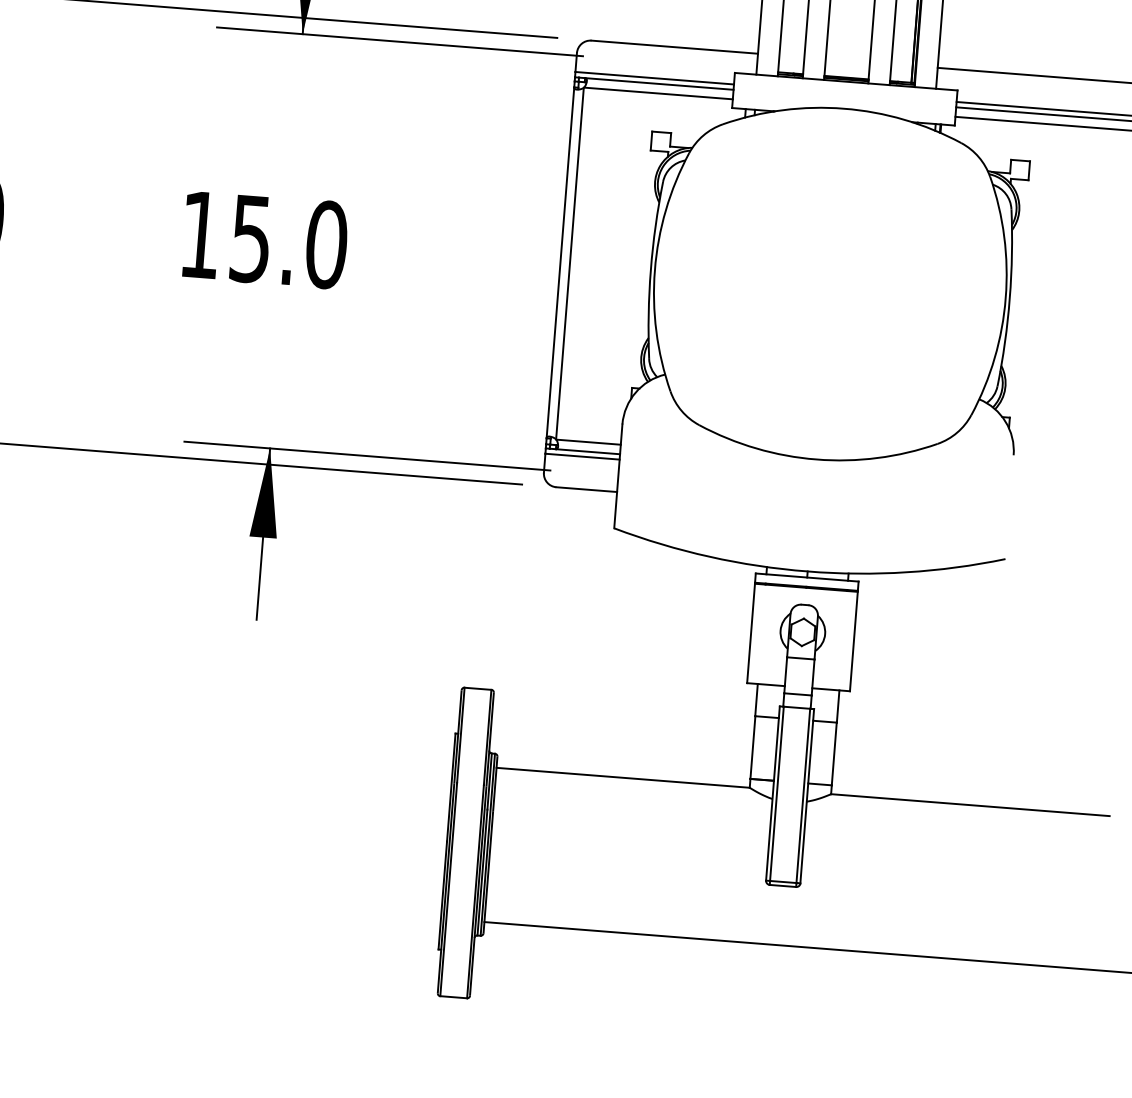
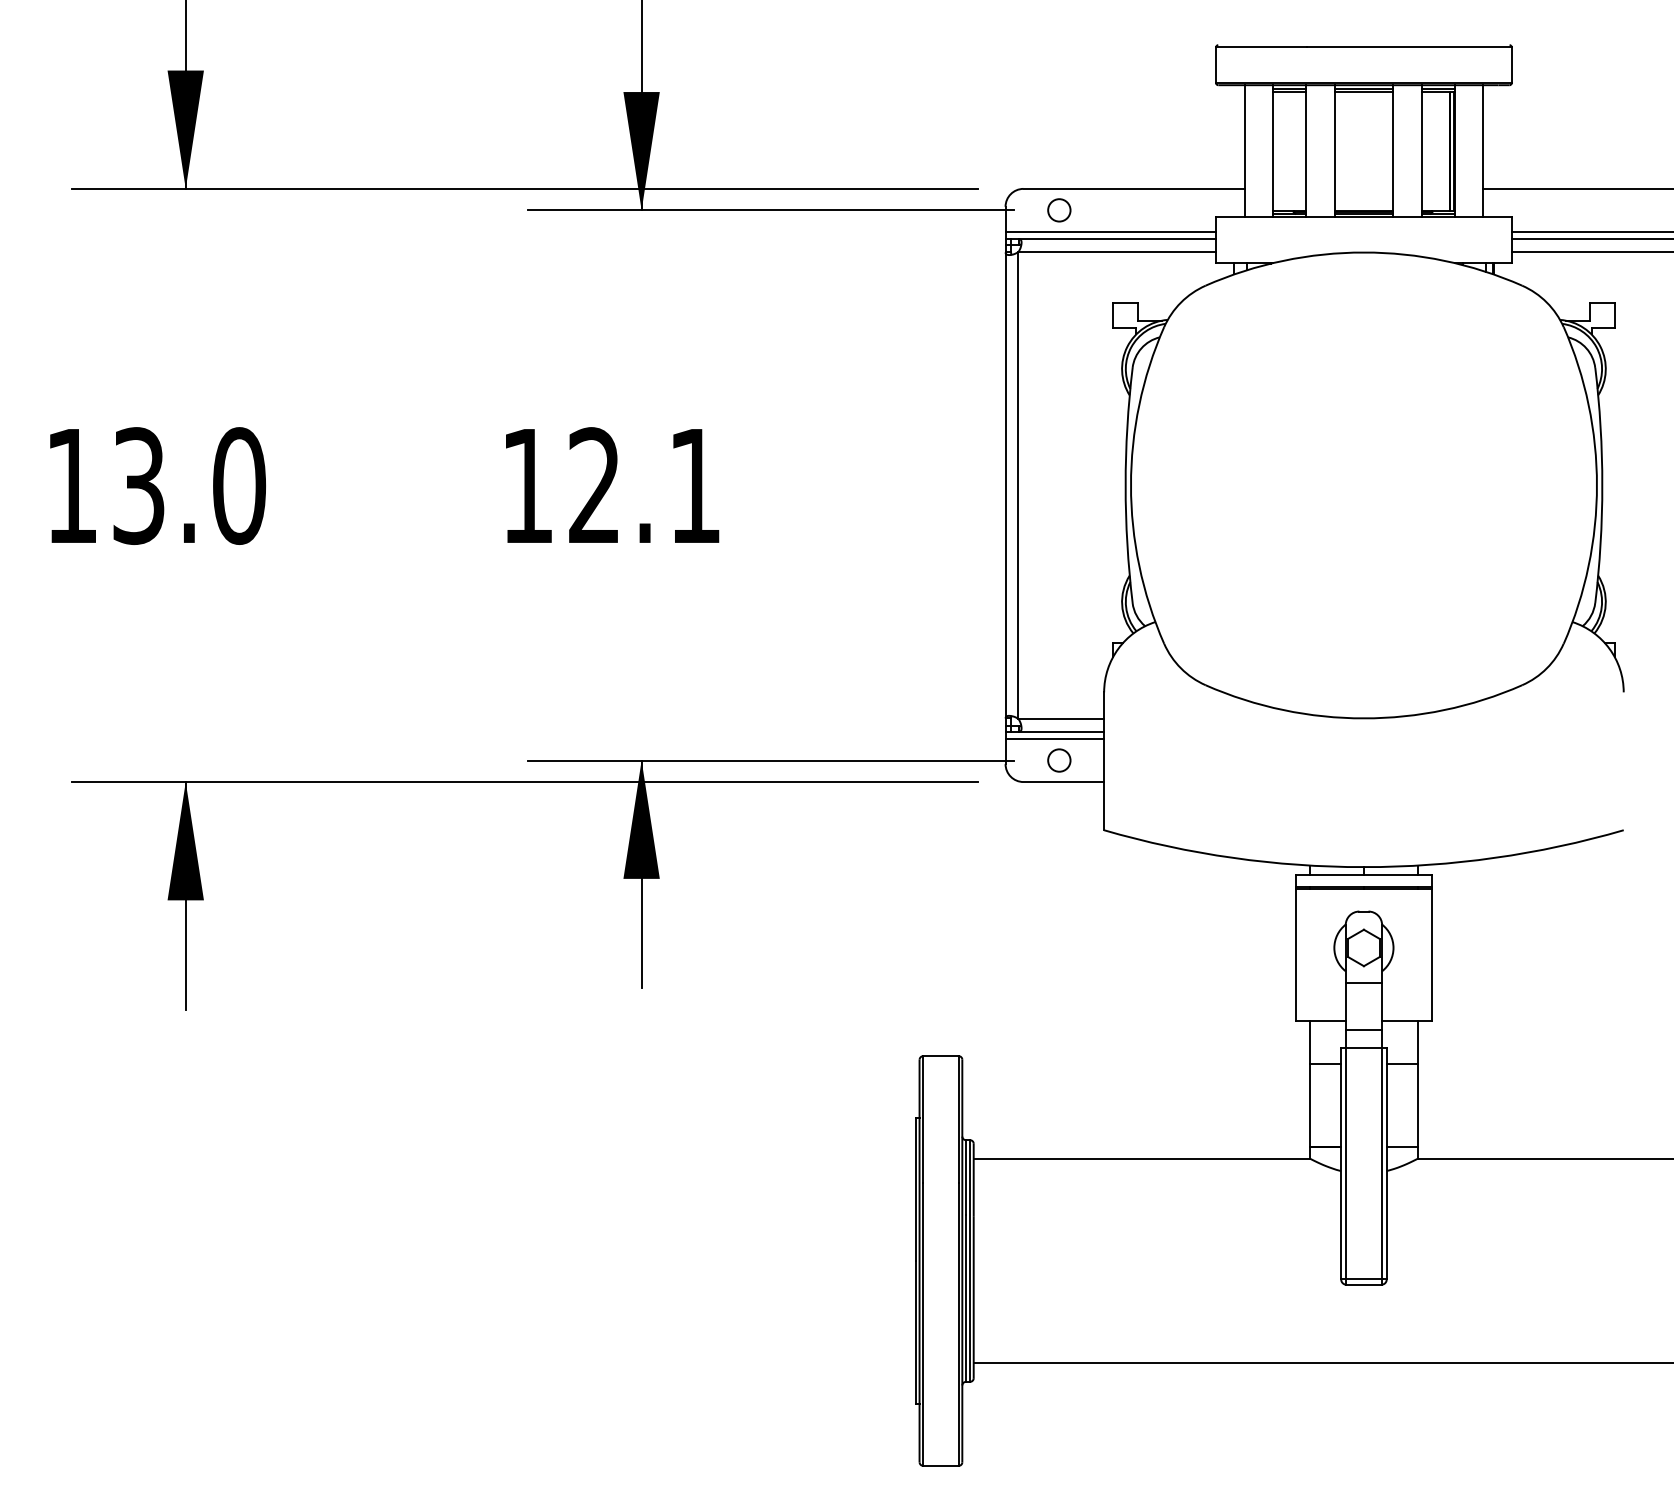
circle: (617, 59) -> (1059, 210), added
text: (289, 241) -> (645, 485), 15.0 -> 12.1
circle: (584, 473) -> (1059, 760), added

